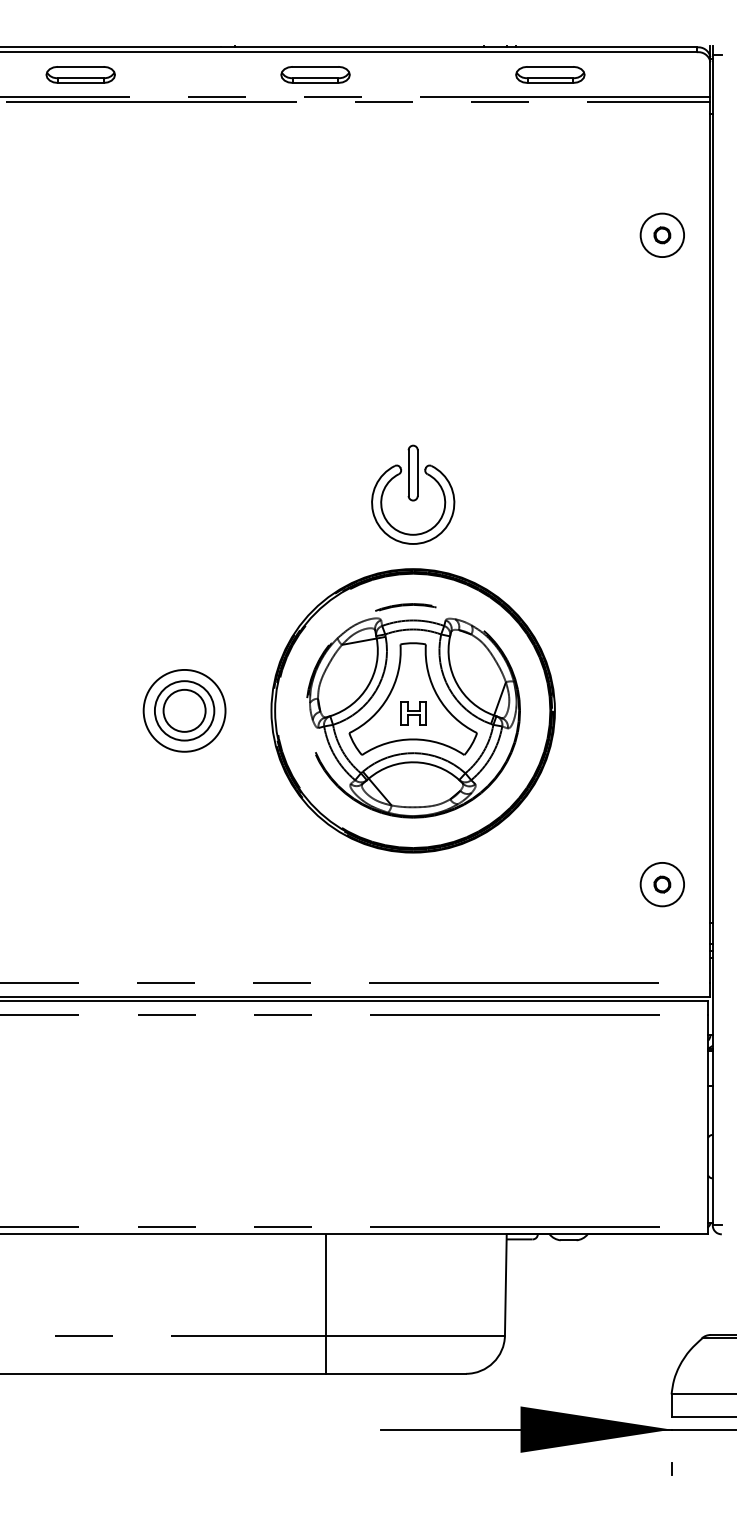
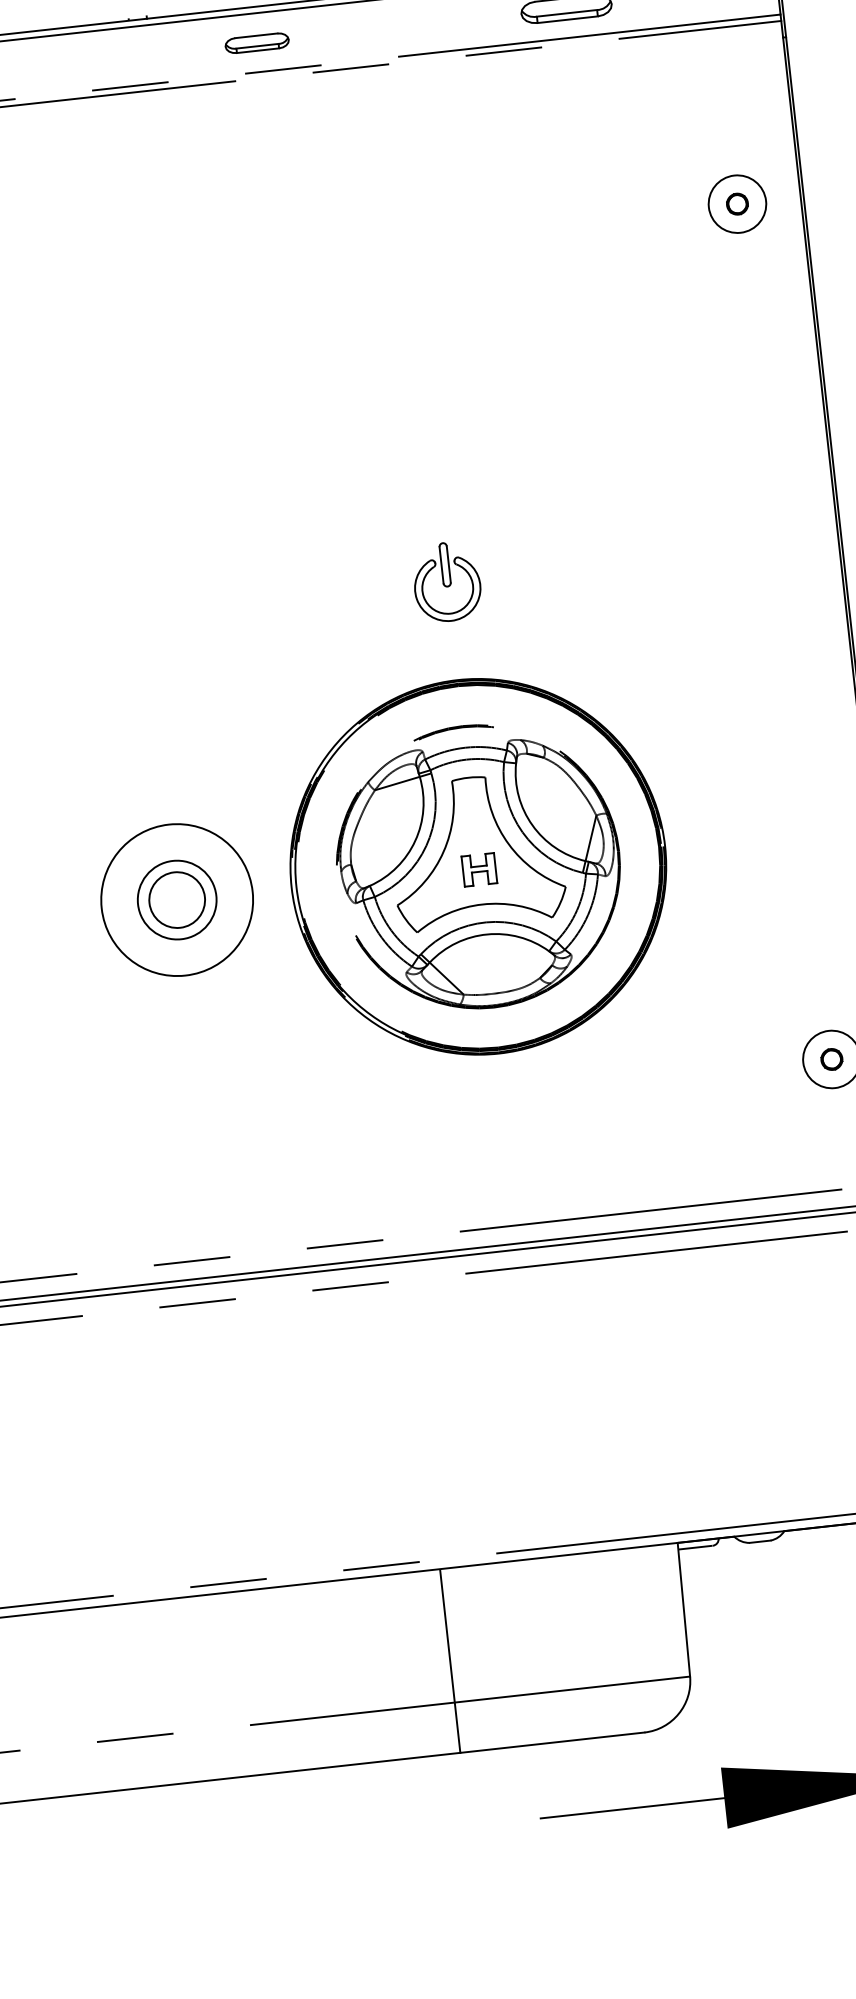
part: (315, 74) -> (257, 42), size x0.7
part: (413, 494) -> (447, 581), size x0.6
circle: (184, 710) -> (177, 899), size x1.4

